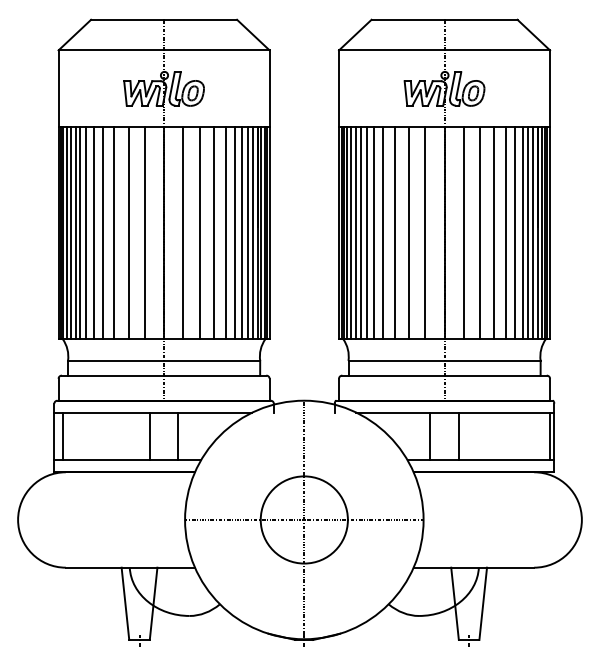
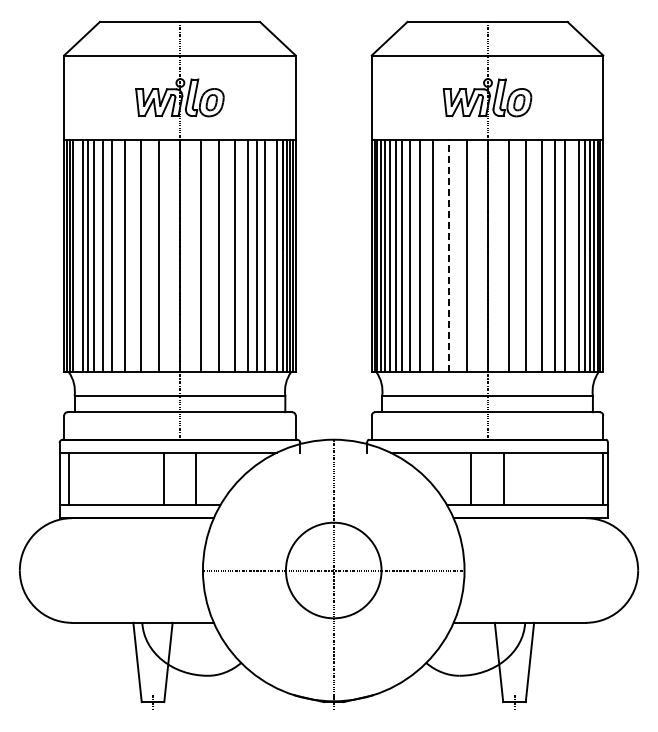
line: (70, 233) -> (77, 256), removed
line: (247, 233) -> (271, 256), removed
line: (408, 233) -> (448, 256), solid -> dashed
line: (522, 233) -> (573, 256), removed

